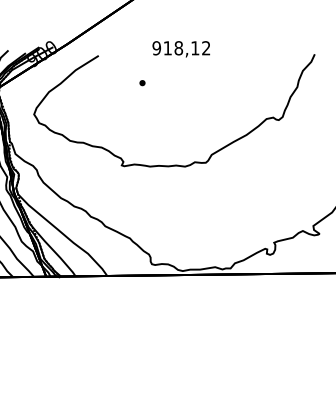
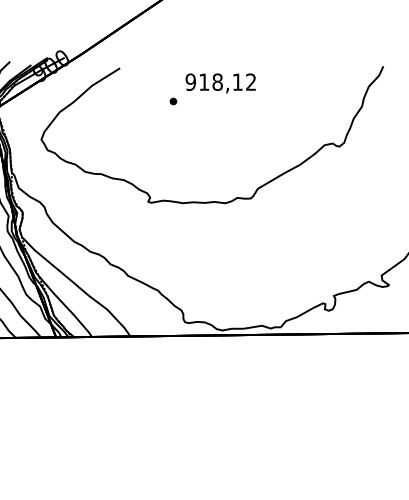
text: (180, 49) -> (219, 83), moved

